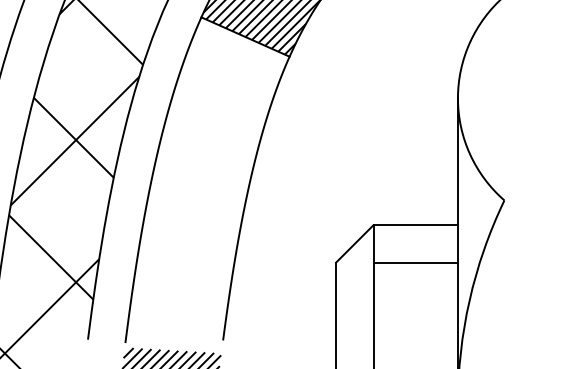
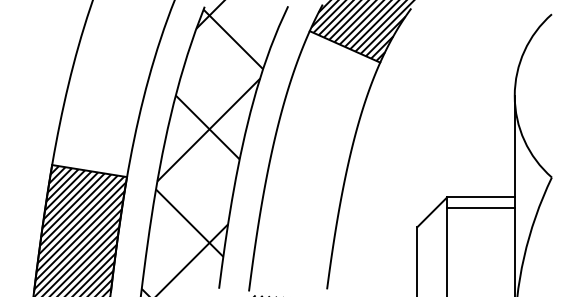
line: (415, 263) -> (480, 208), moved

